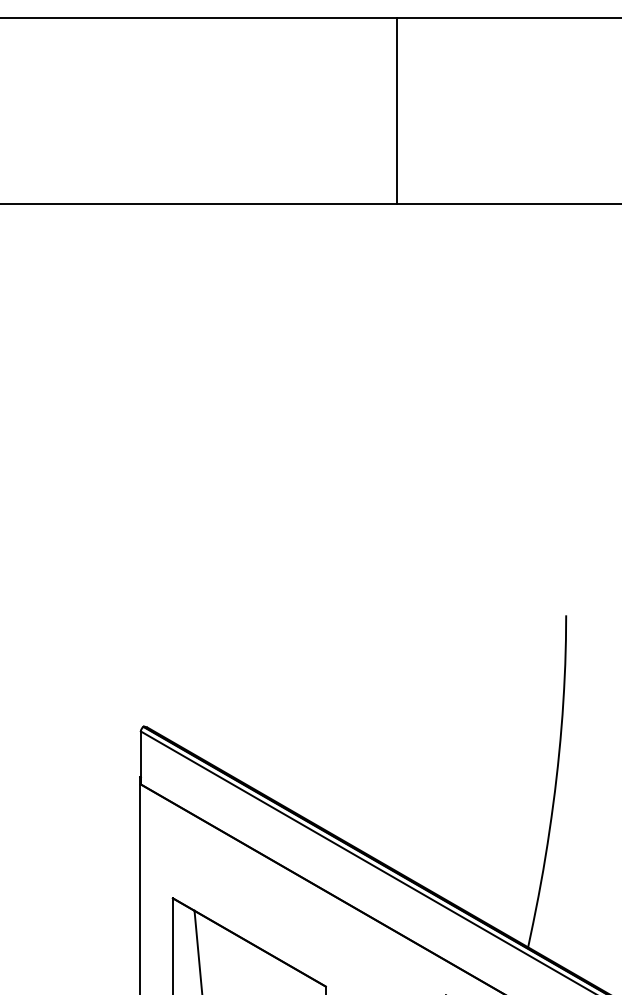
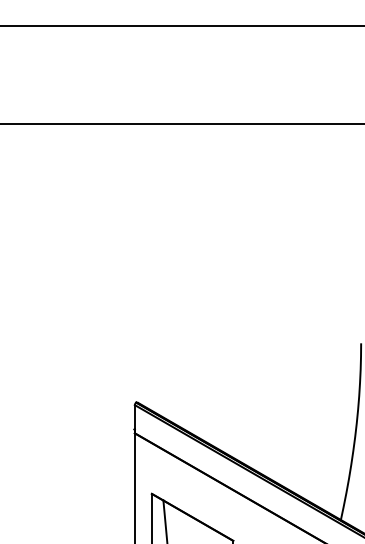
line: (395, 110) -> (270, 74), removed

